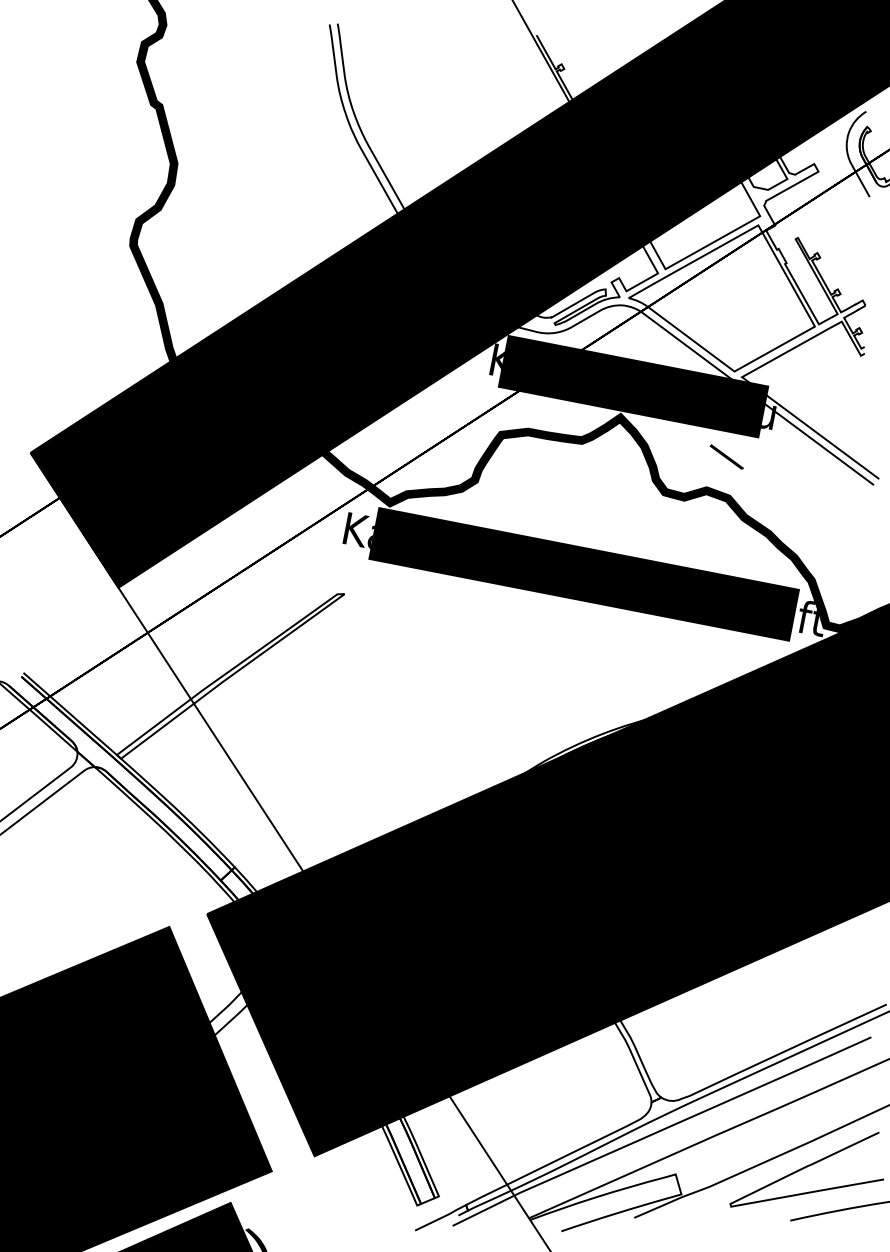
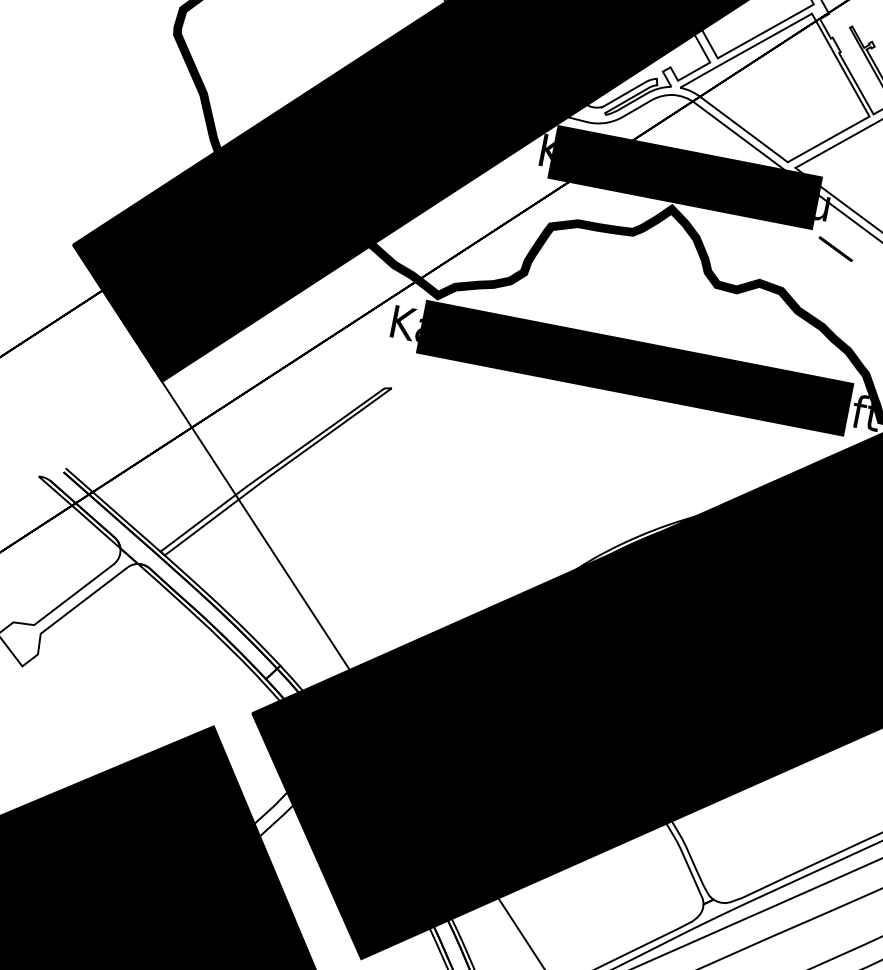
line: (726, 456) -> (835, 248), moved

